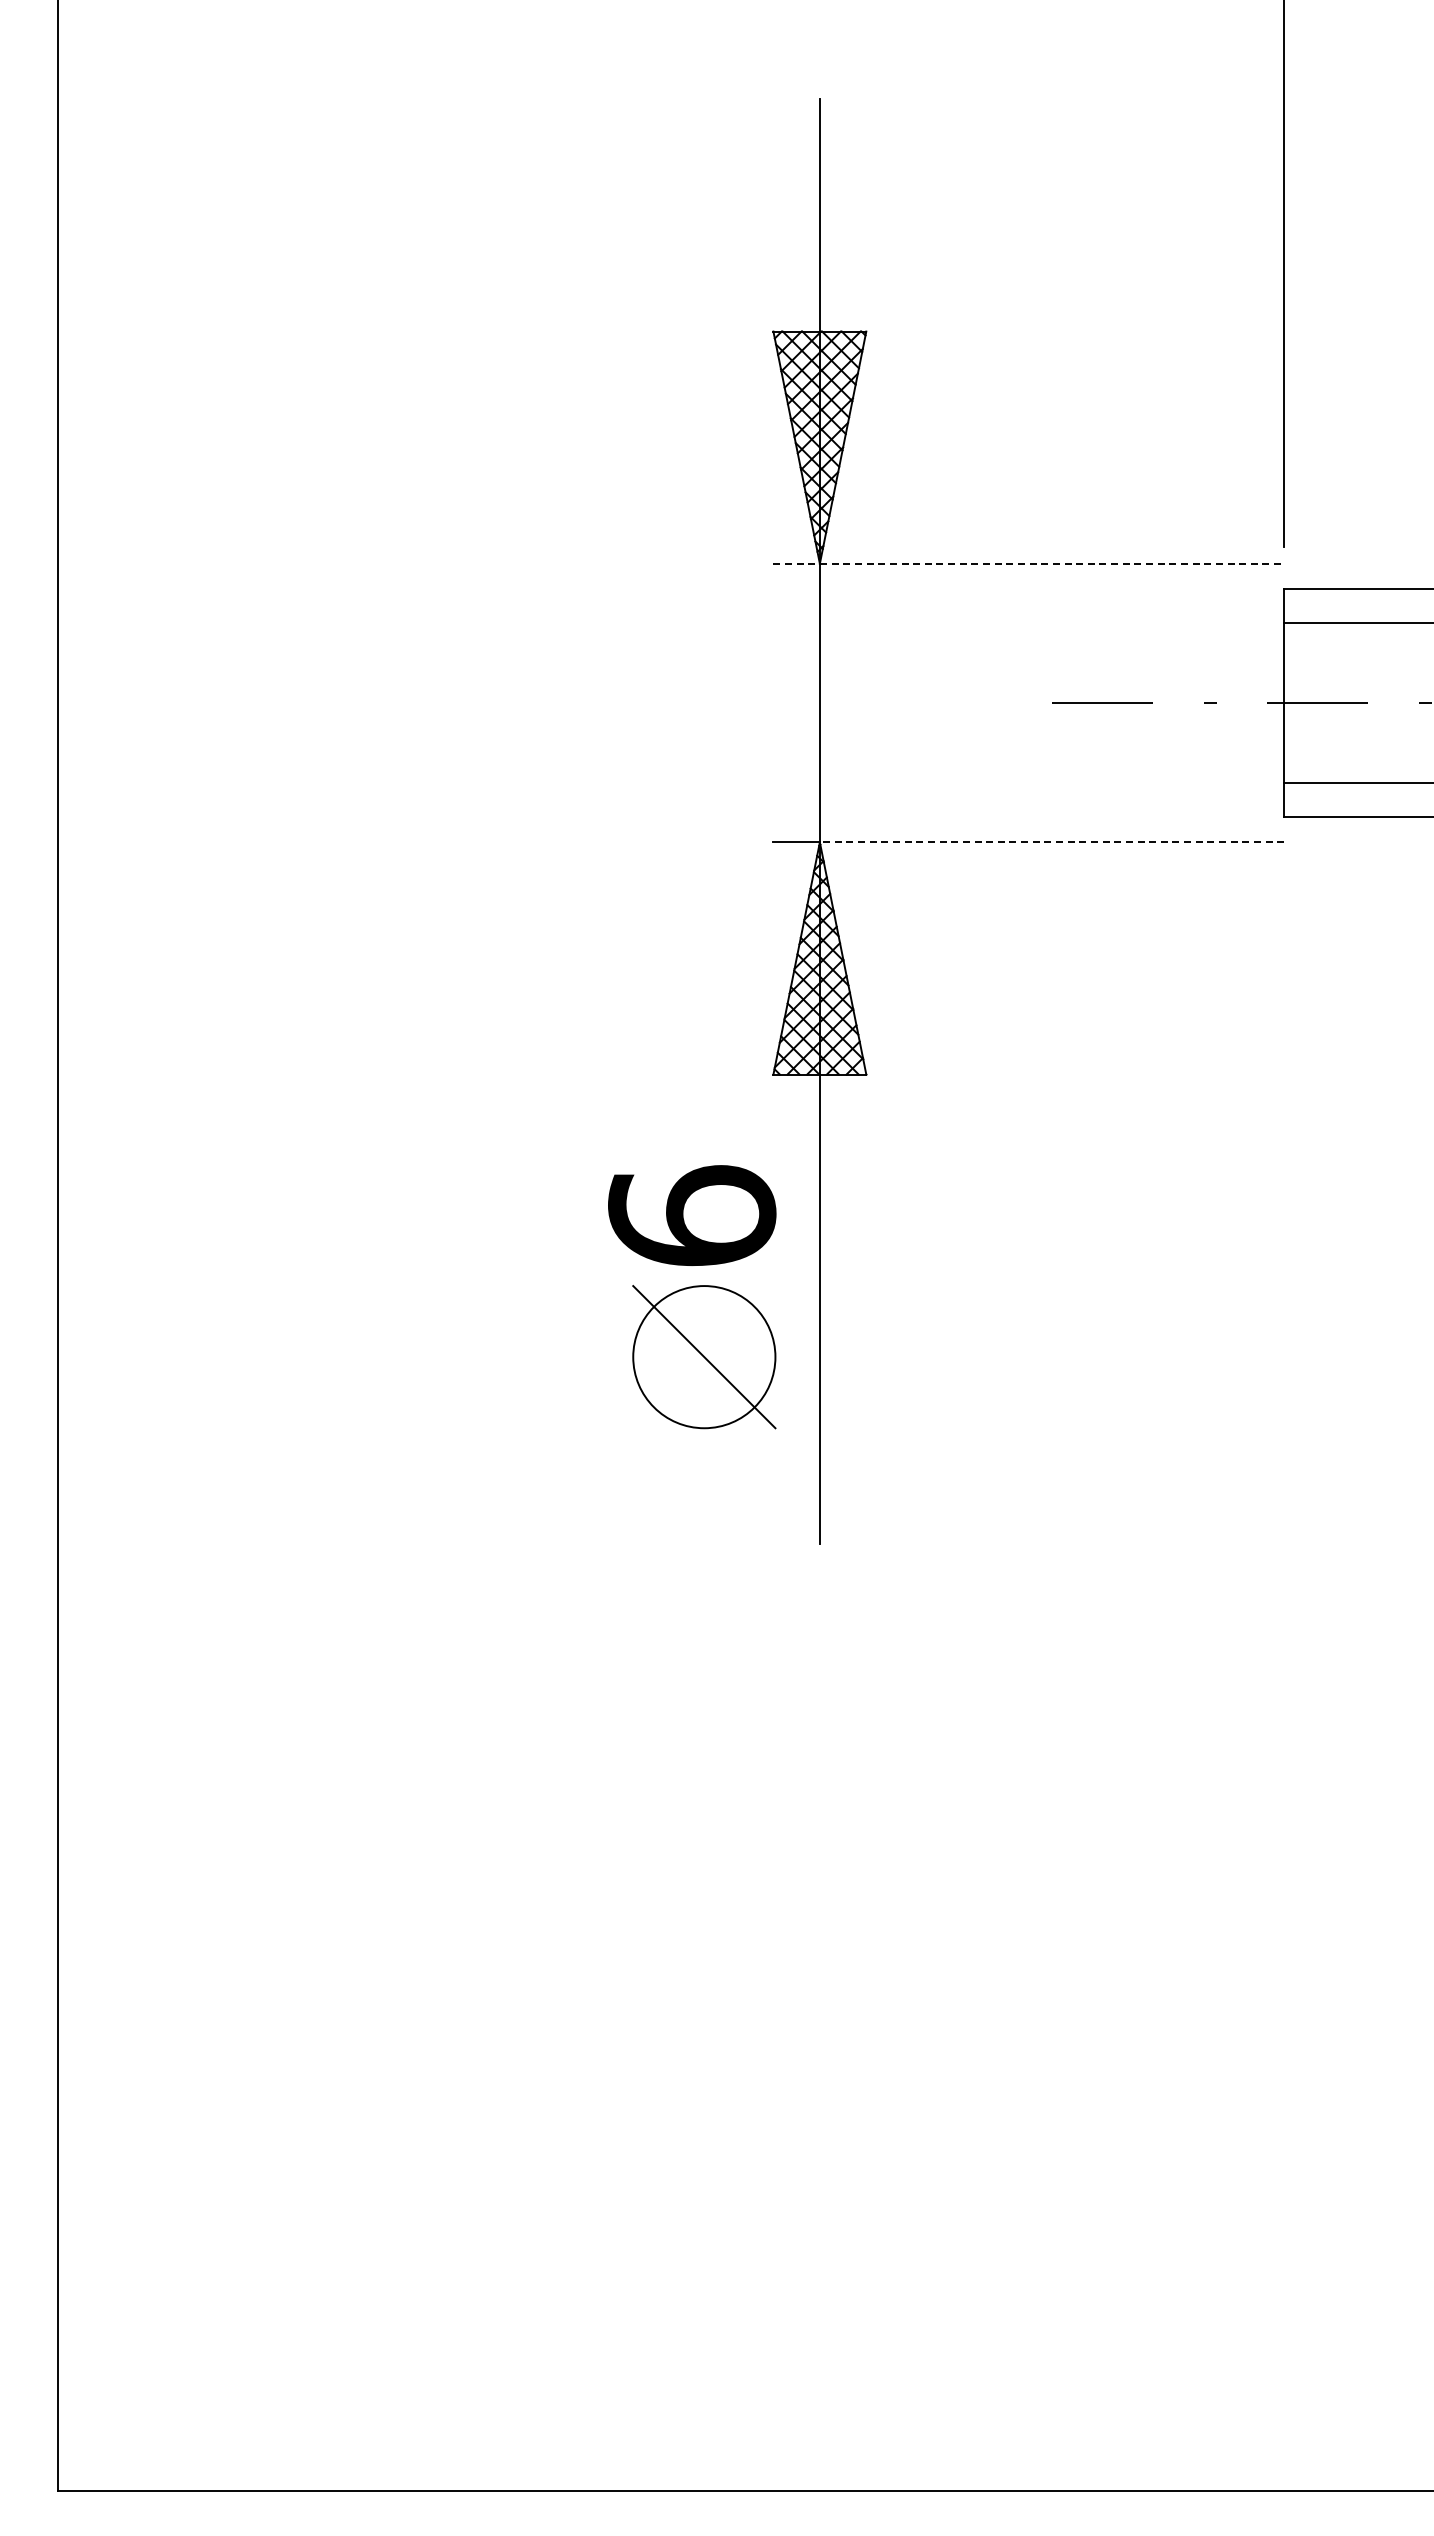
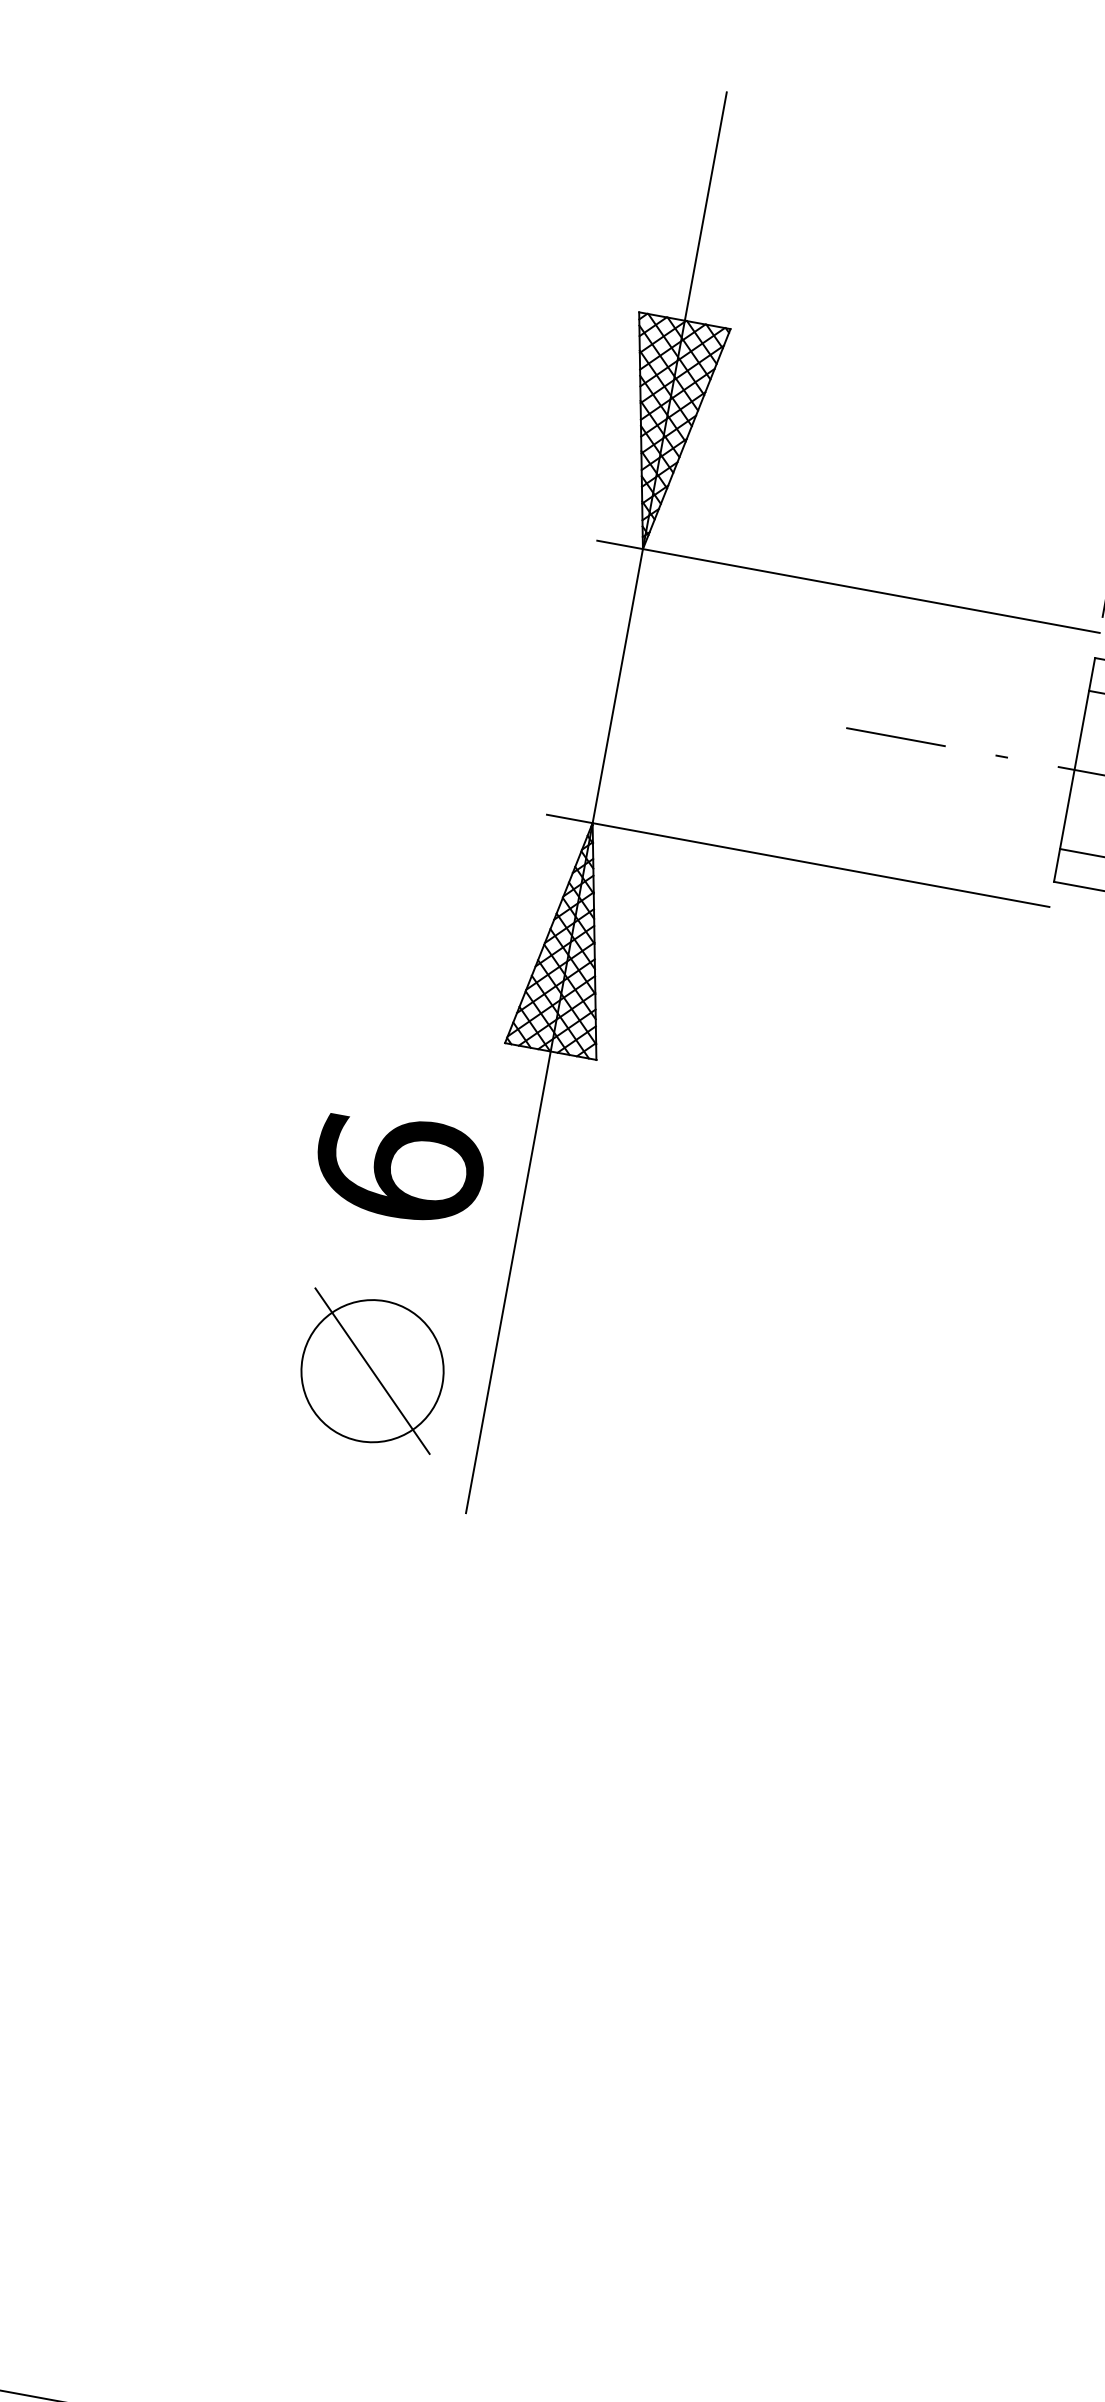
line: (1029, 563) -> (849, 586), dashed -> solid
line: (1051, 842) -> (820, 865), dashed -> solid
part: (704, 1357) -> (372, 1371), moved

